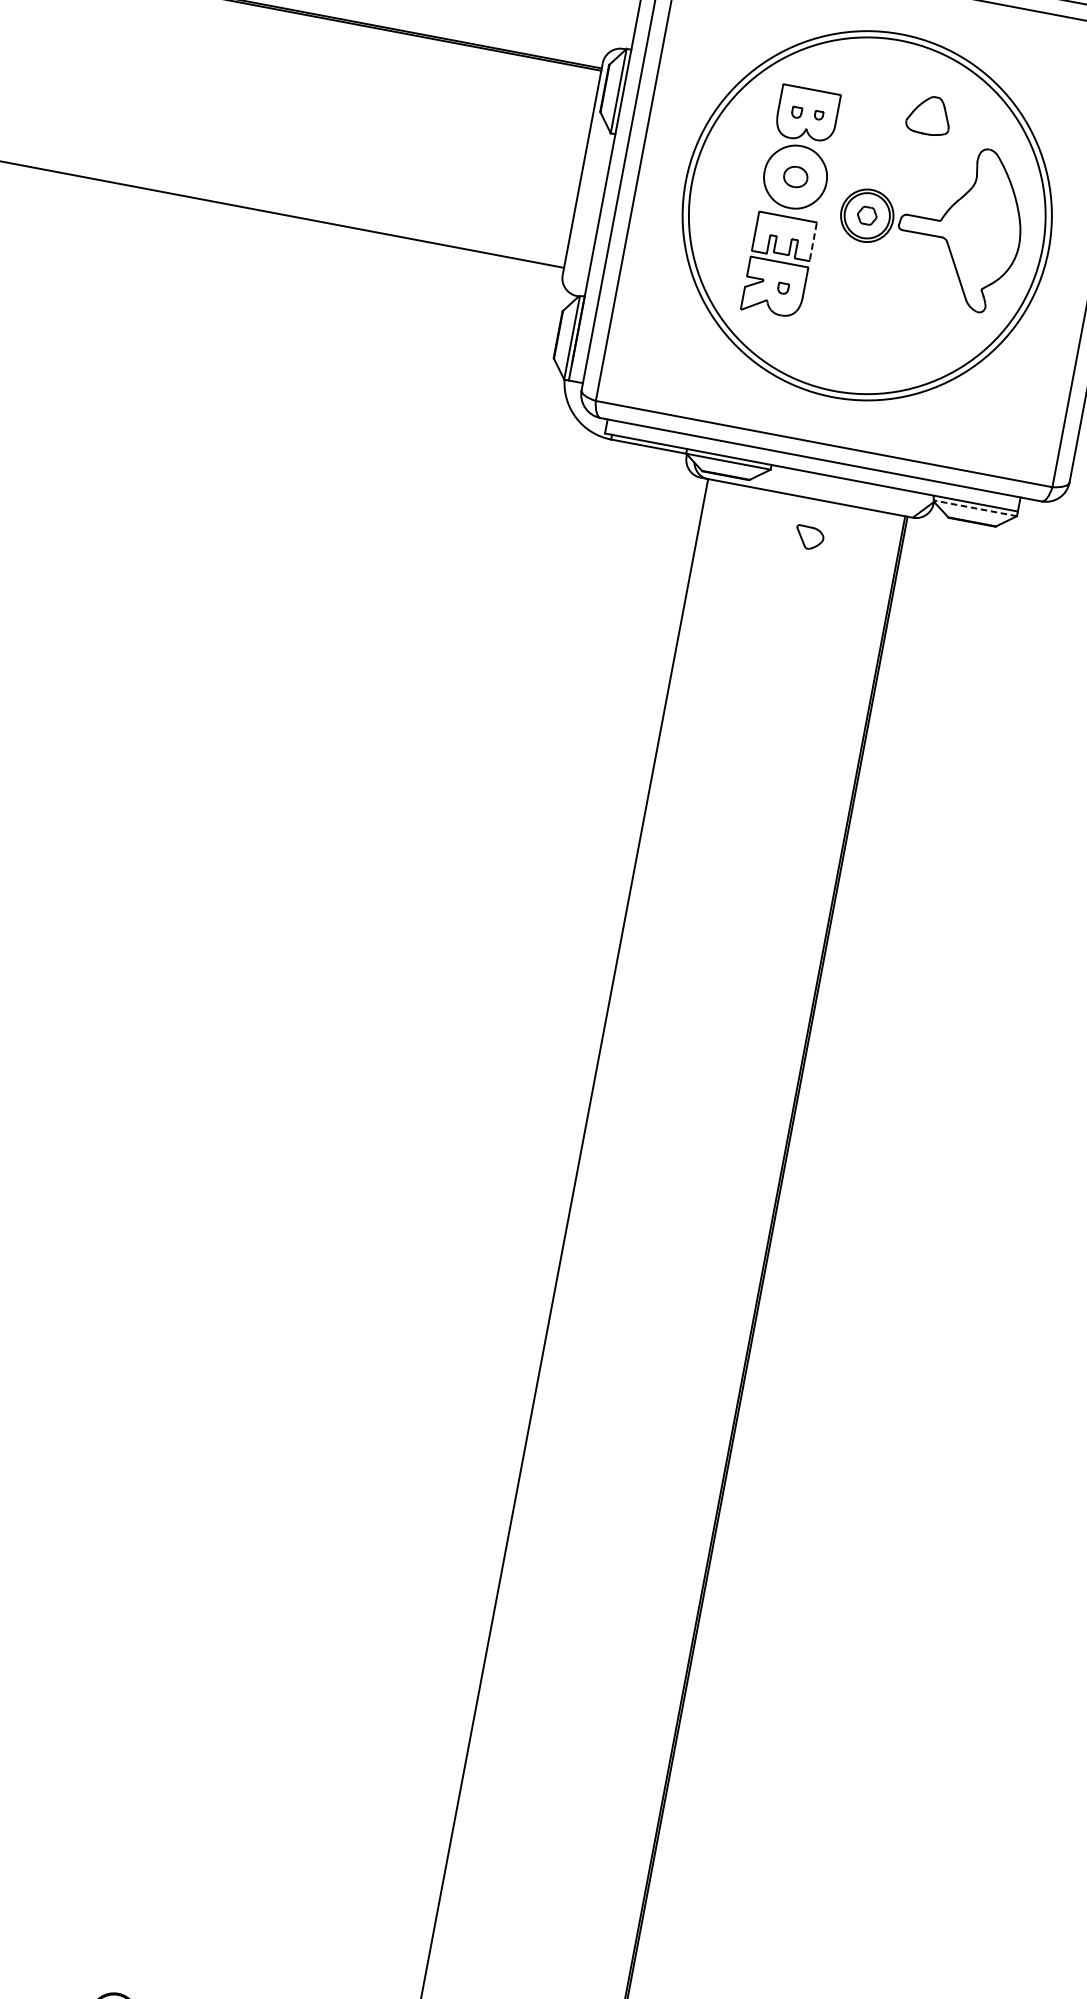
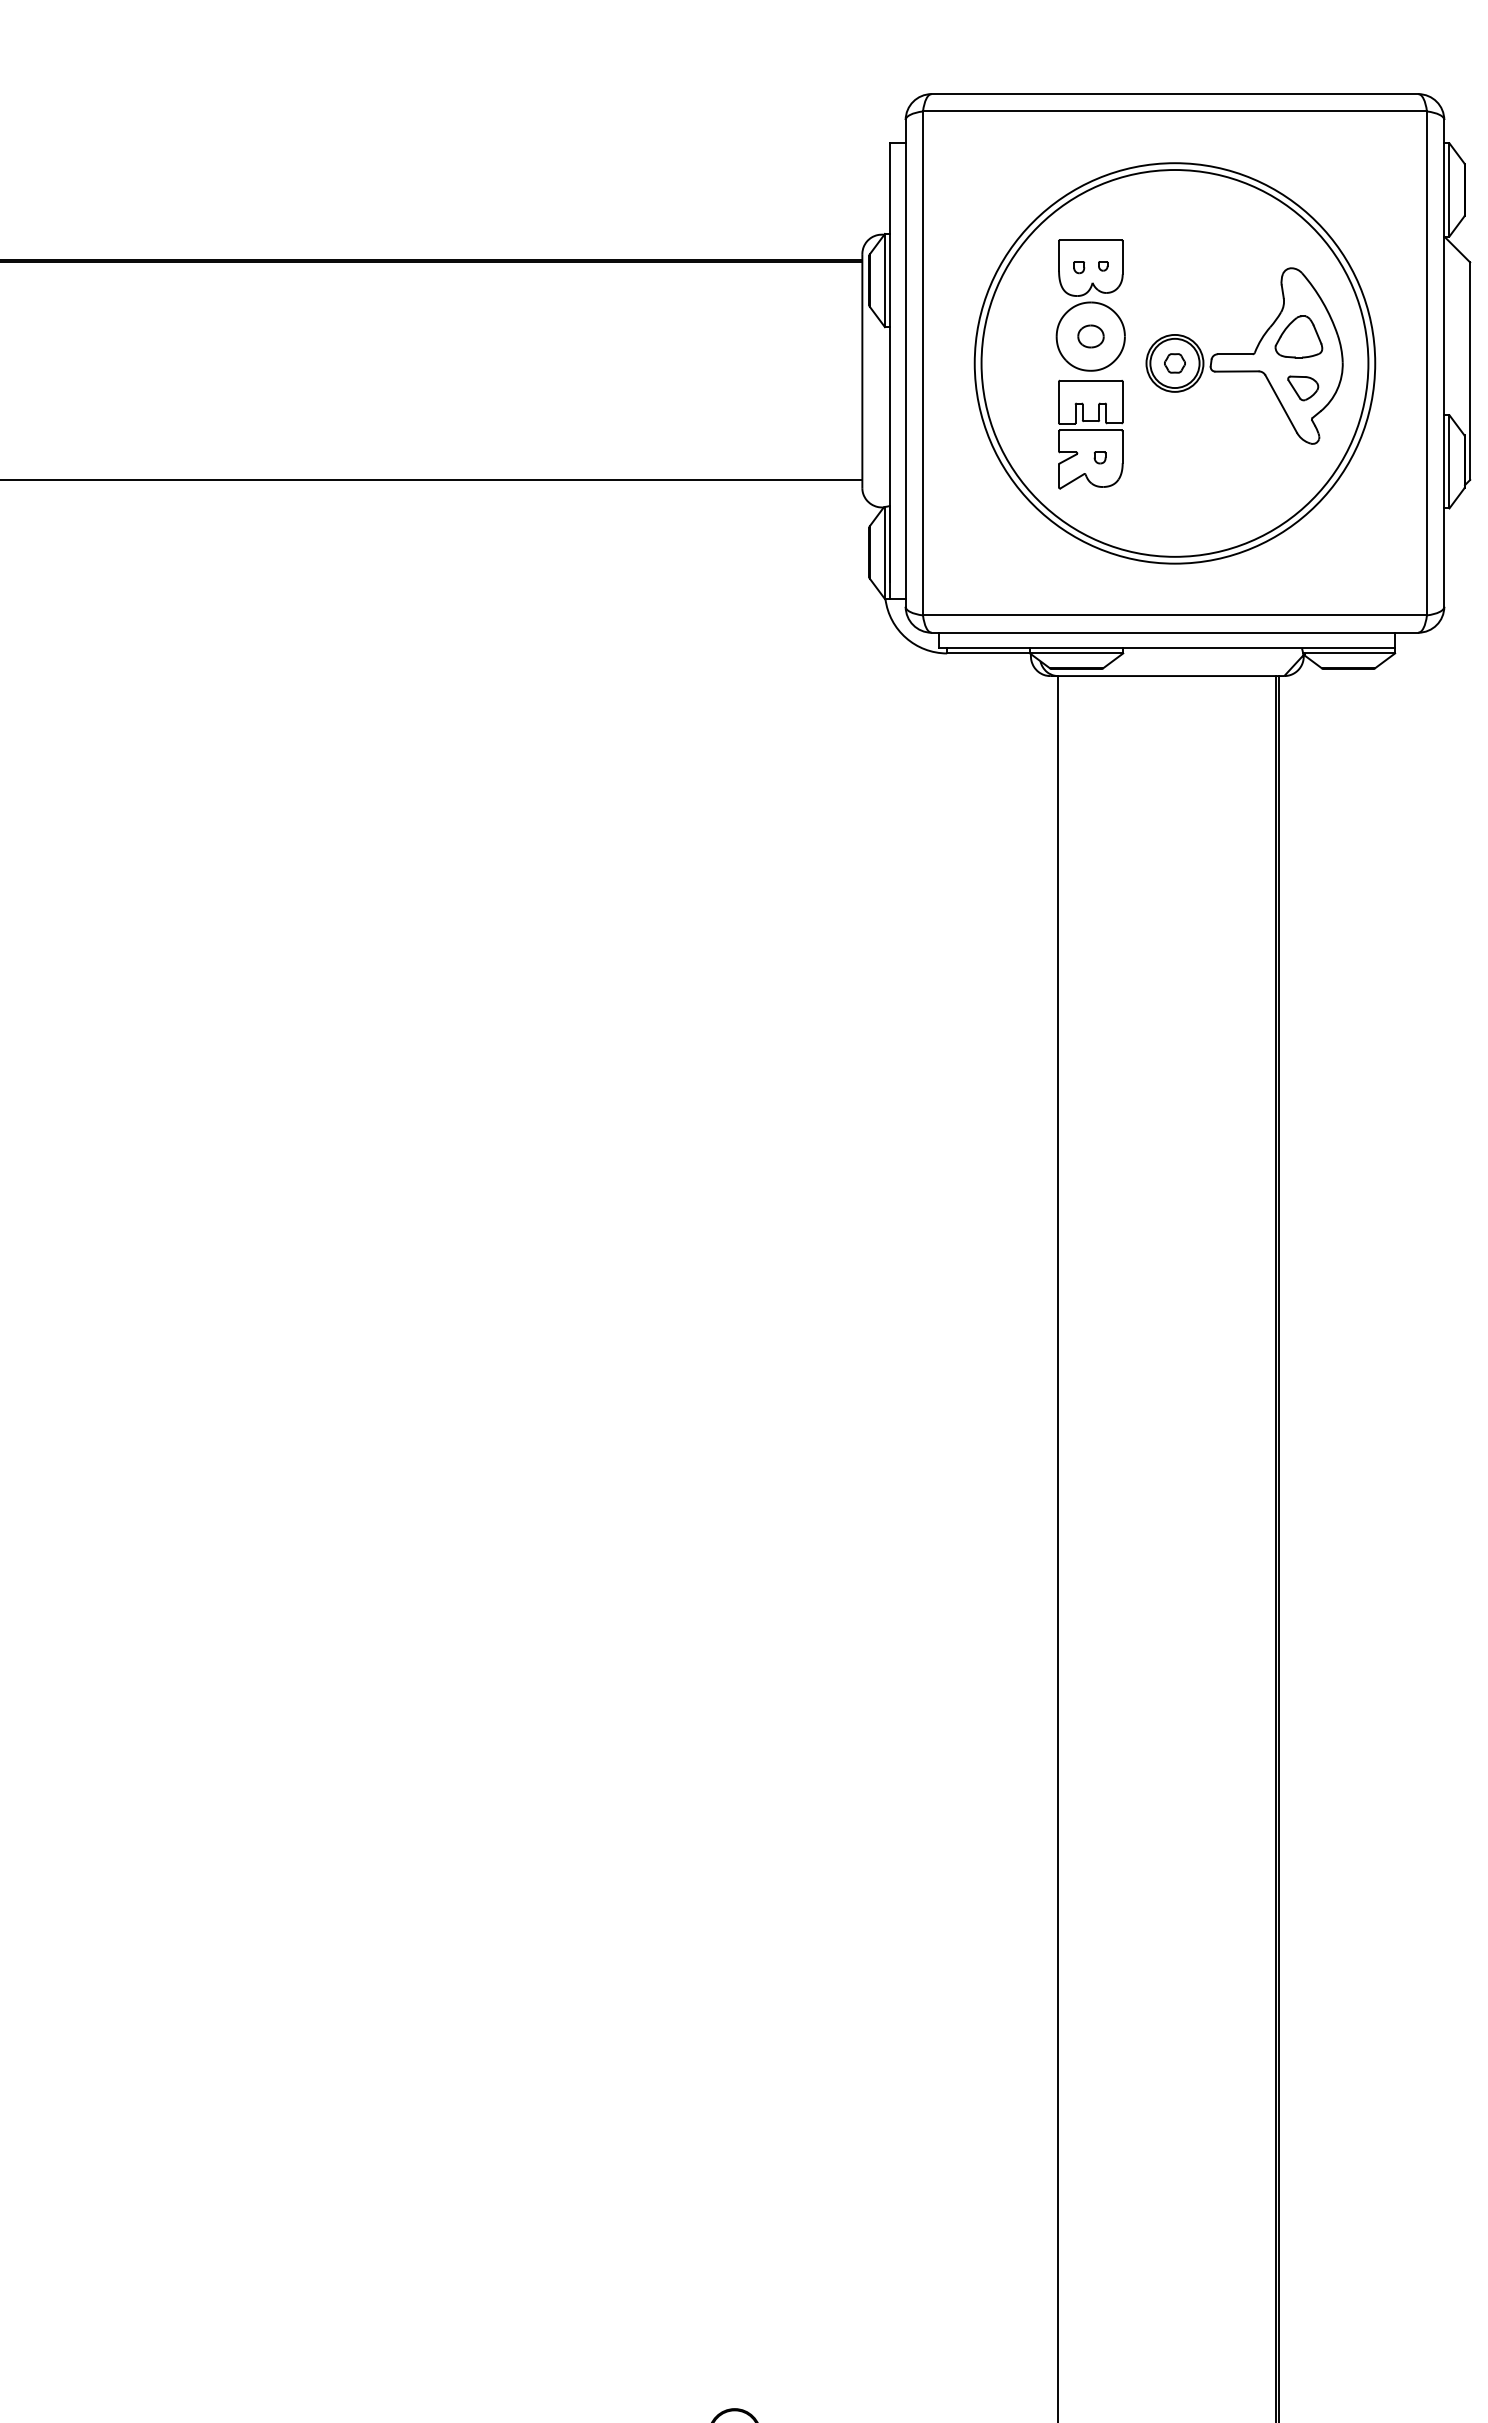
part: (929, 114) -> (1298, 336), moved
line: (813, 242) -> (1122, 402), dashed -> solid
line: (974, 508) -> (1348, 653), dashed -> solid
part: (809, 538) -> (1303, 388), moved

